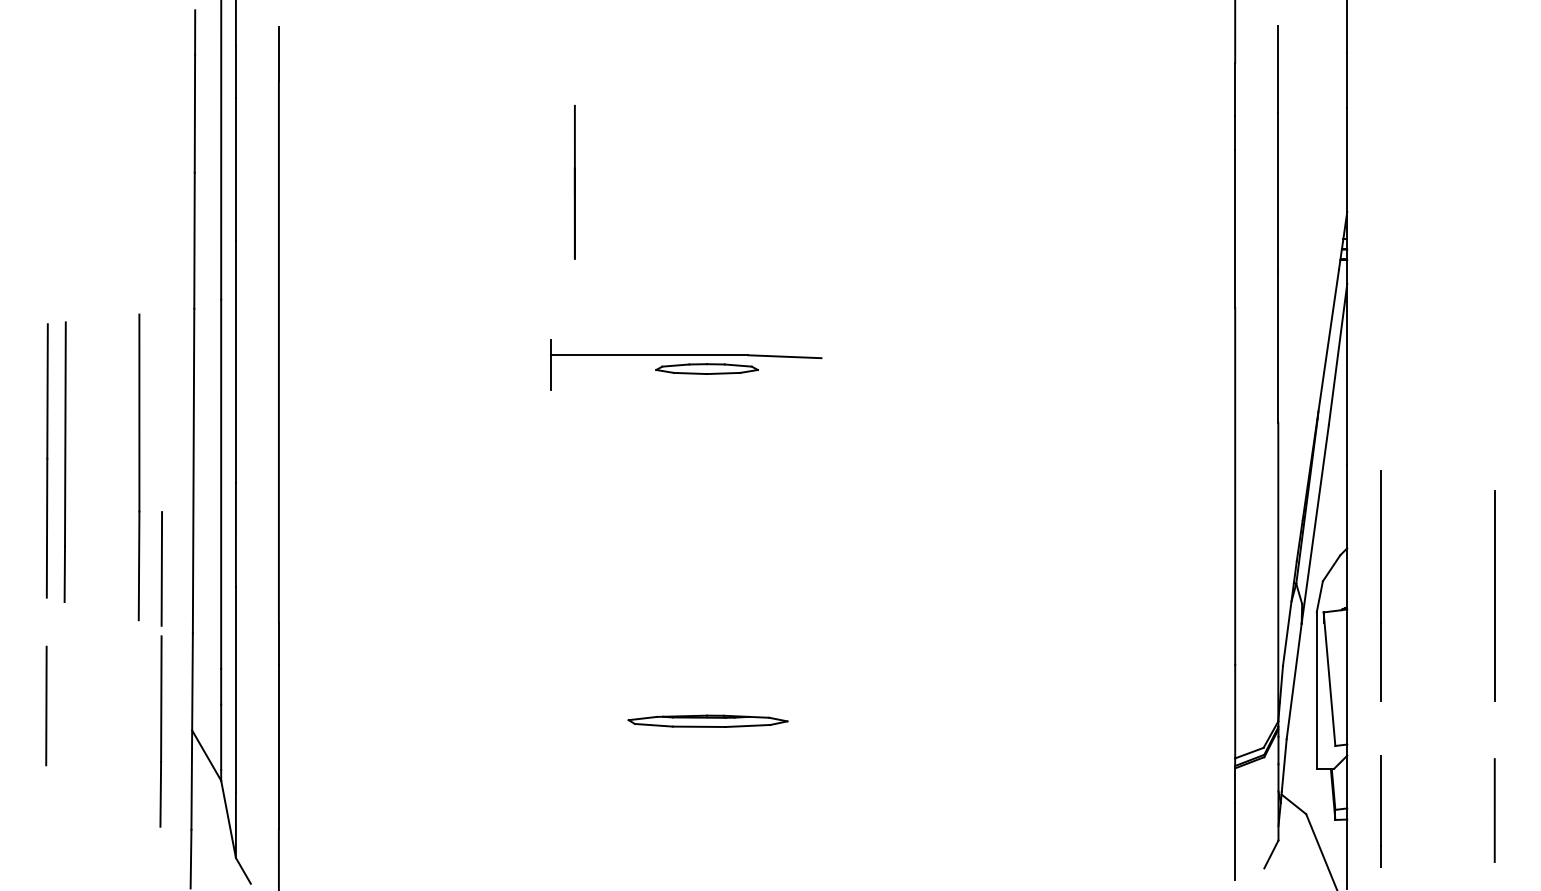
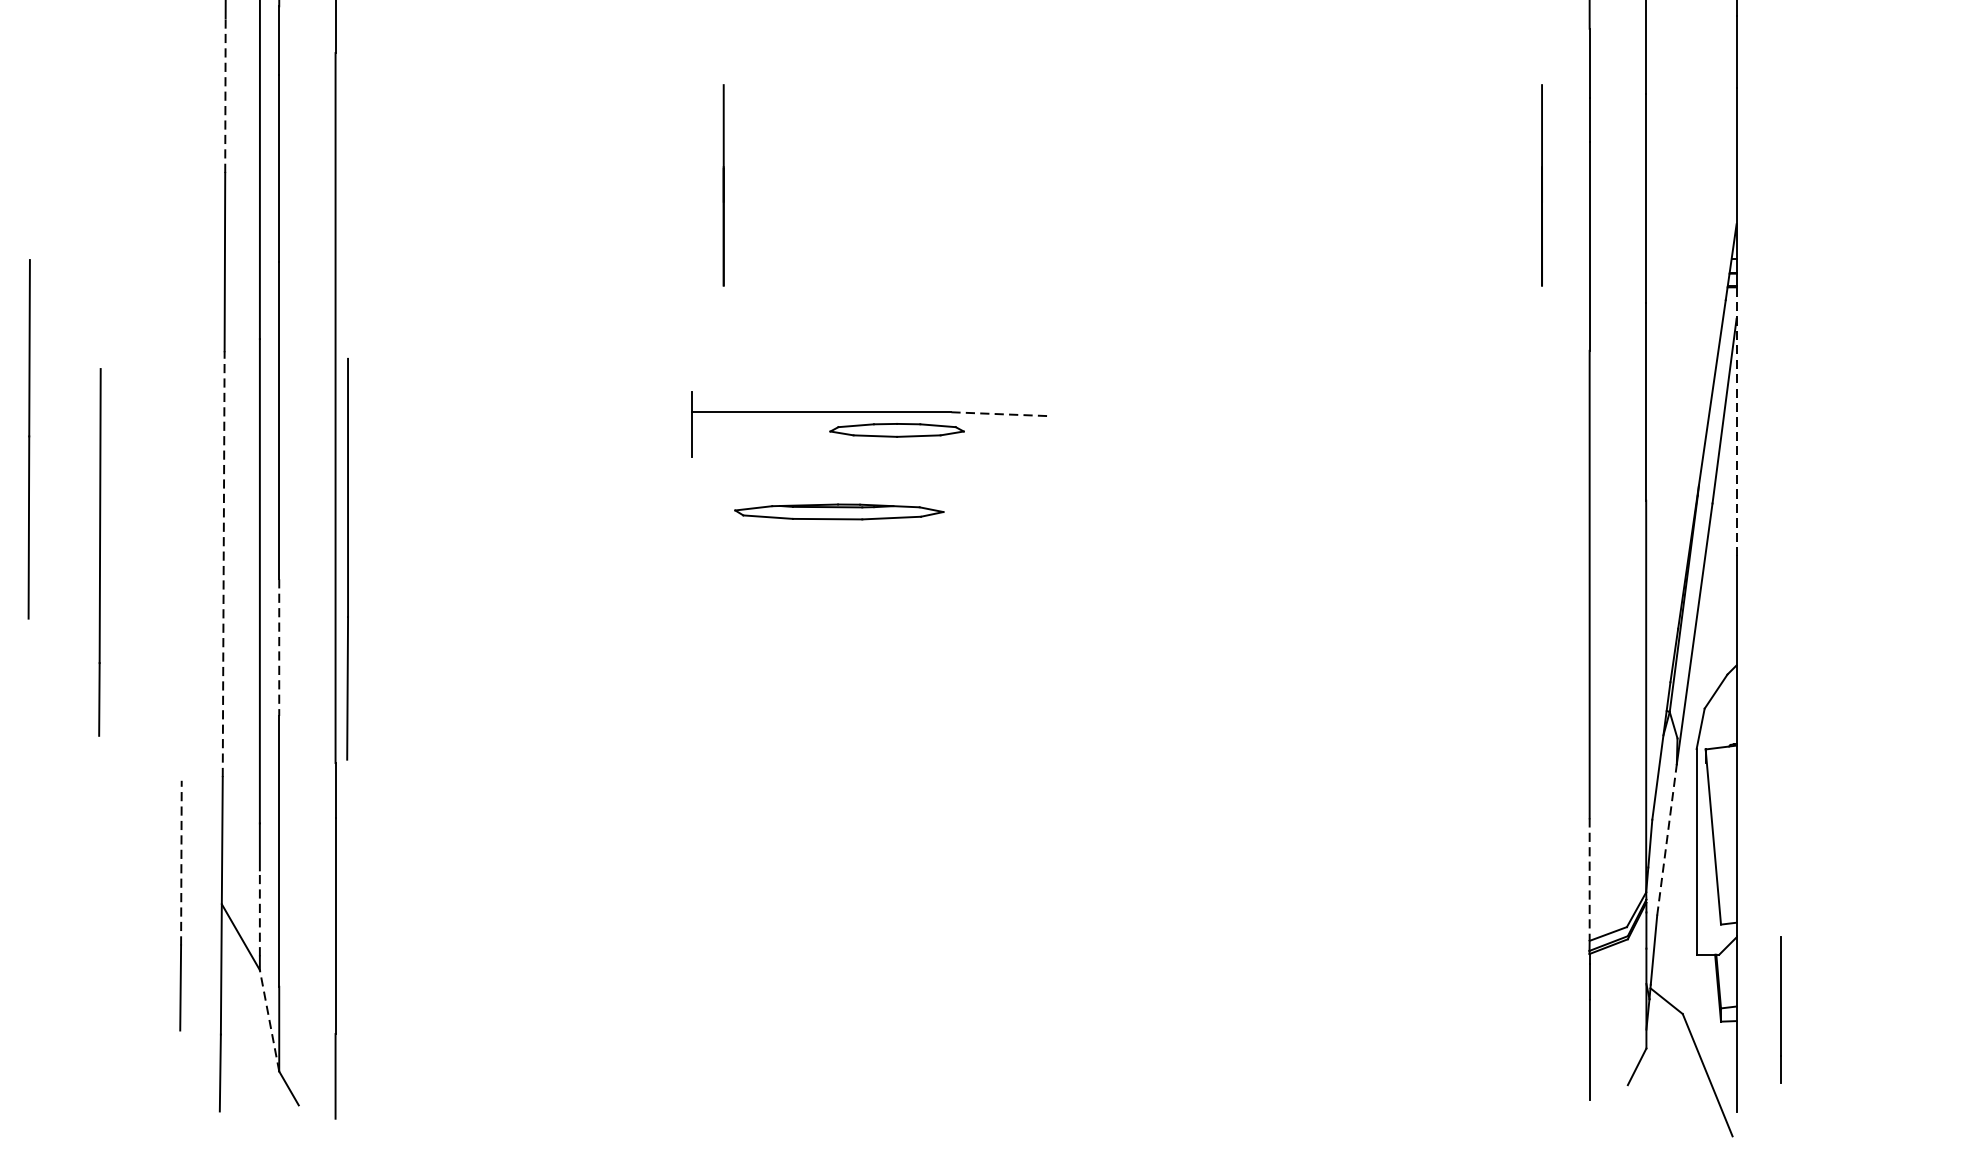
line: (194, 113) -> (224, 95), solid -> dashed
line: (1198, 181) -> (1541, 184), added
line: (784, 356) -> (998, 413), solid -> dashed
line: (1347, 362) -> (1736, 421), solid -> dashed
line: (46, 460) -> (28, 438), moved
line: (64, 461) -> (98, 551), moved
line: (138, 467) -> (346, 559), moved
line: (193, 470) -> (223, 563), solid -> dashed
line: (235, 535) -> (278, 648), solid -> dashed
line: (161, 568) -> (181, 691), removed
line: (1380, 585) -> (1780, 714), removed
line: (1494, 595) -> (1929, 727), removed
line: (1294, 680) -> (1667, 838), solid -> dashed
line: (161, 699) -> (181, 863), solid -> dashed
line: (46, 705) -> (30, 871), removed
line: (1235, 711) -> (1590, 879), solid -> dashed
part: (707, 720) -> (838, 510), moved
line: (221, 737) -> (260, 913), solid -> dashed
line: (1494, 810) -> (1929, 1009), removed
line: (228, 818) -> (269, 1019), solid -> dashed

